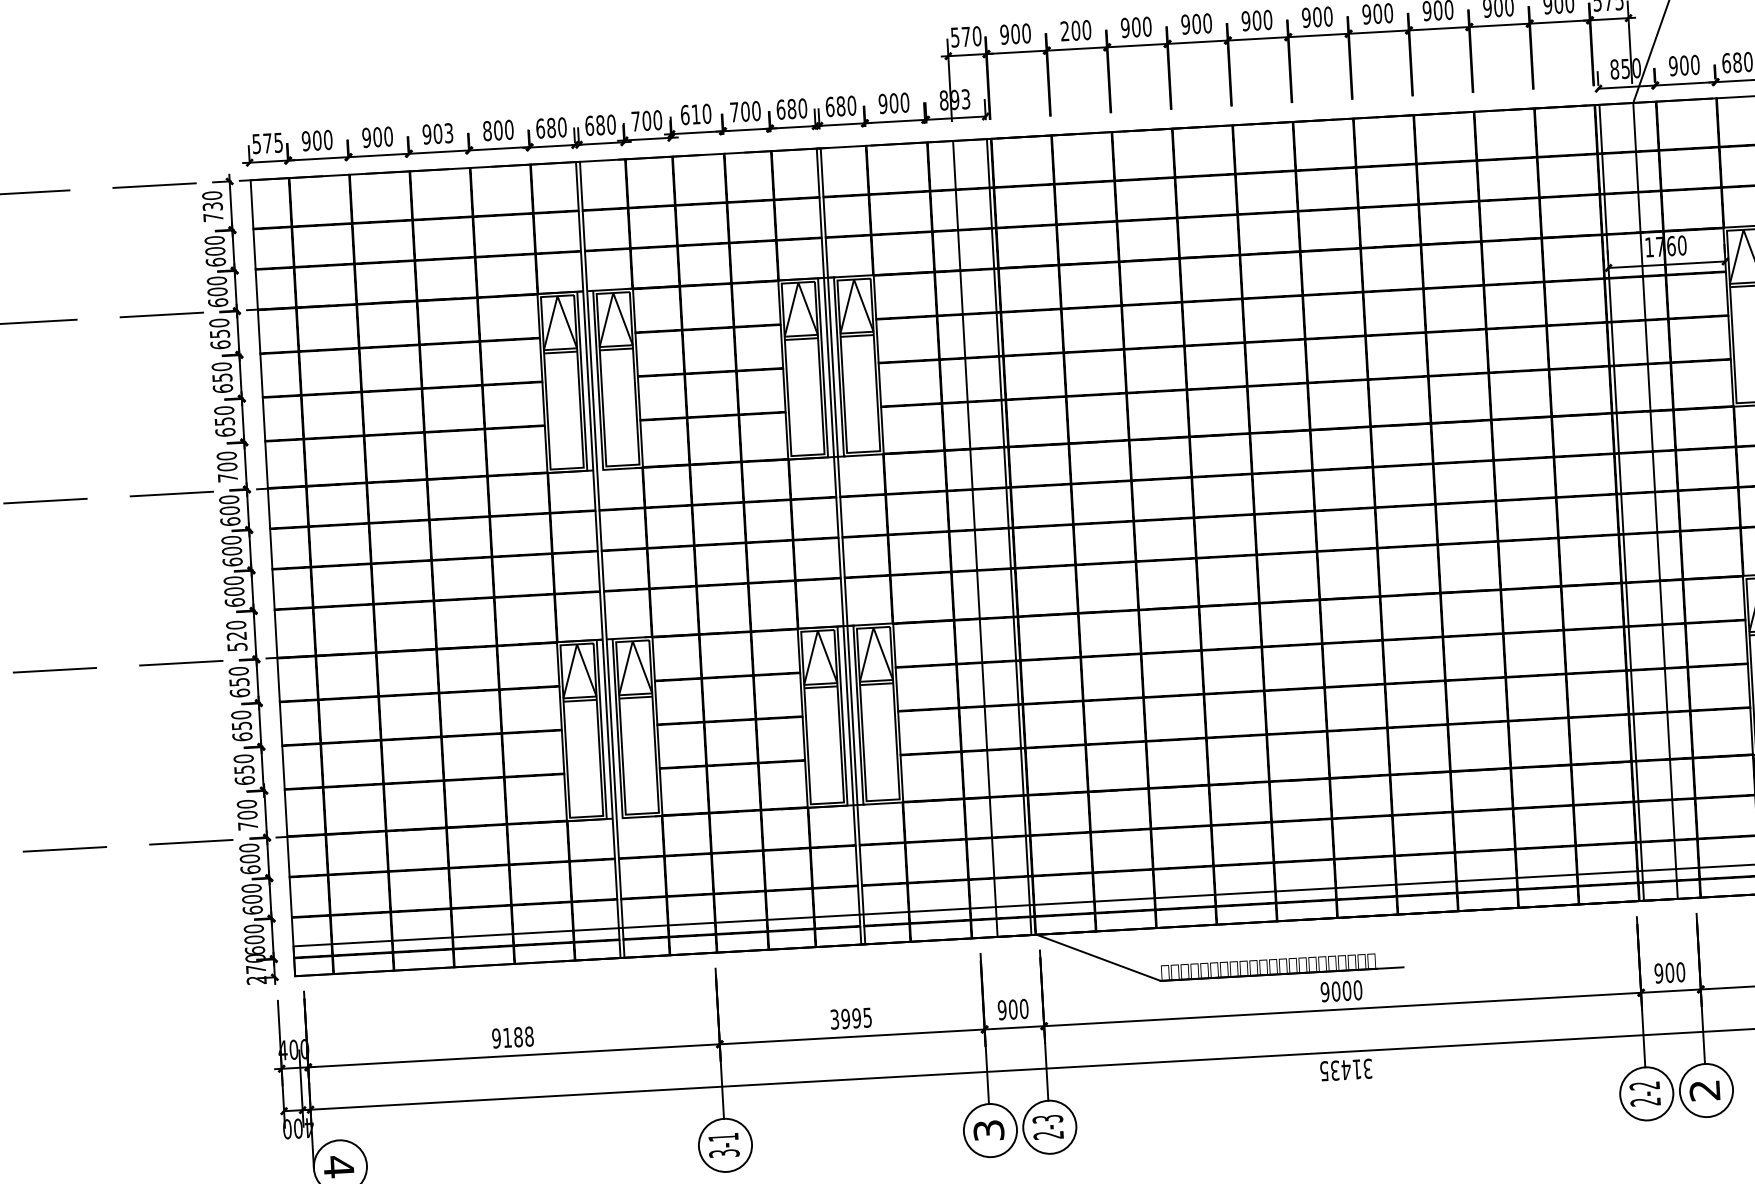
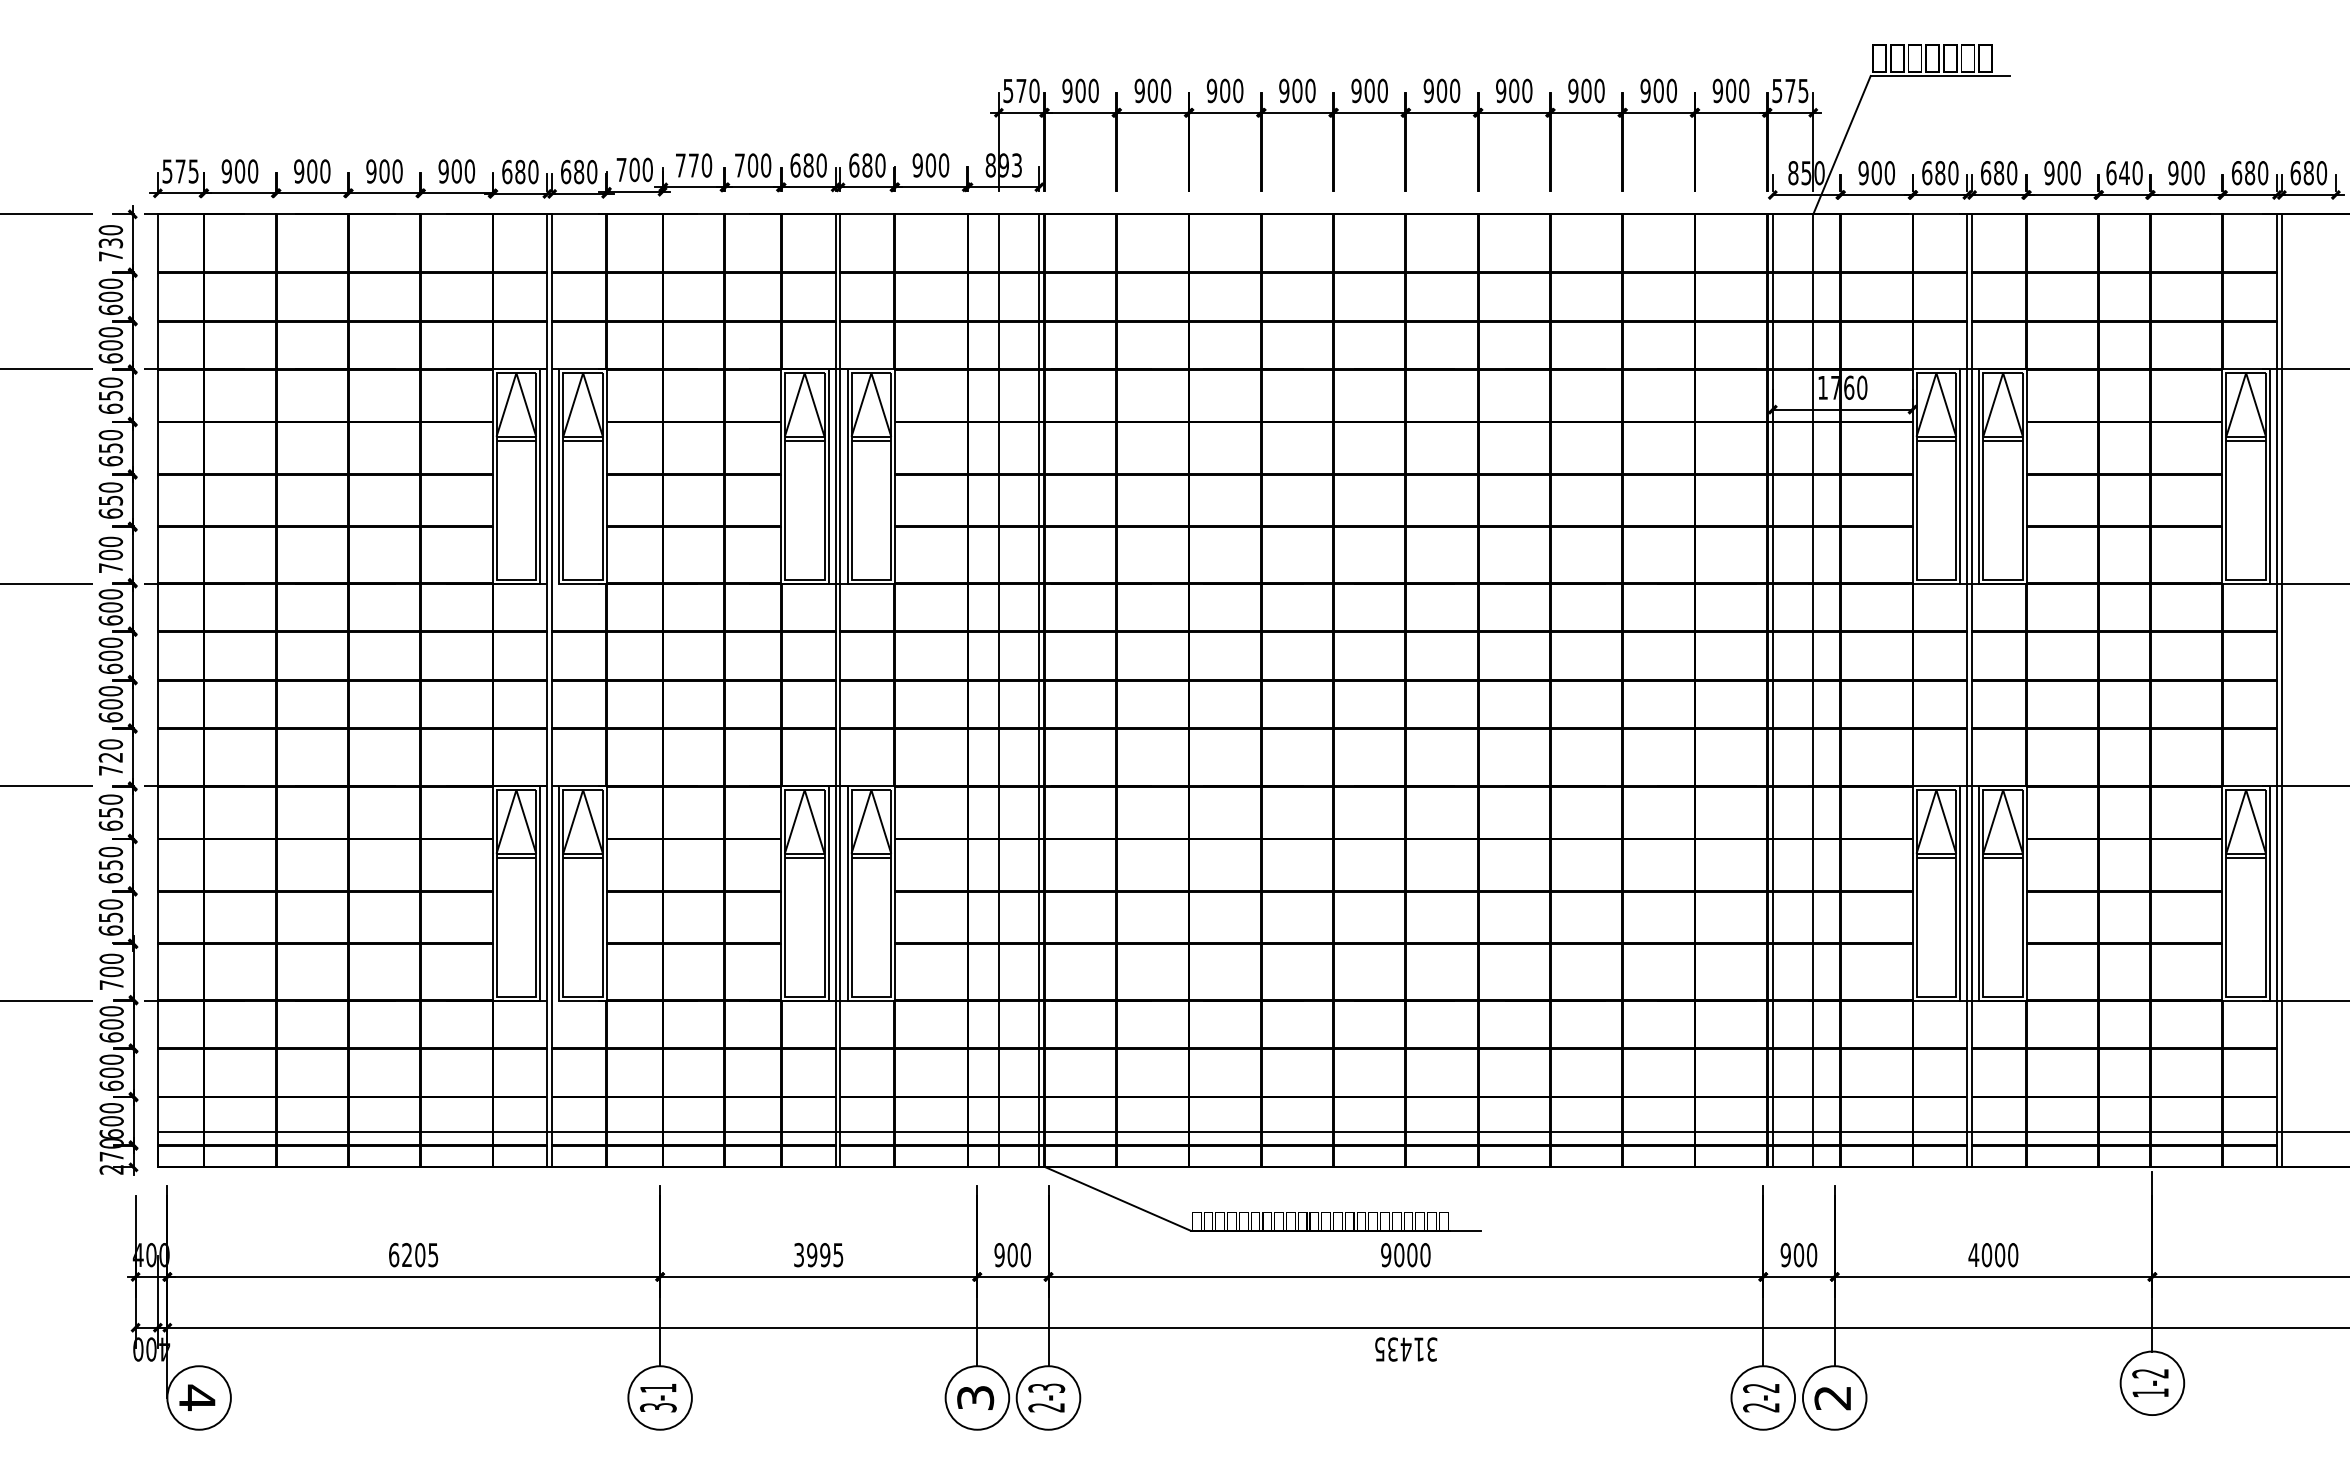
text: (1064, 30) -> (1139, 90), 200 -> 900
text: (689, 114) -> (686, 165), 610 -> 770
text: (487, 131) -> (443, 171), 800 -> 900
text: (448, 133) -> (397, 171), 903 -> 900
text: (237, 646) -> (111, 770), 520 -> 720
text: (512, 1037) -> (413, 1255), 9188 -> 6205

